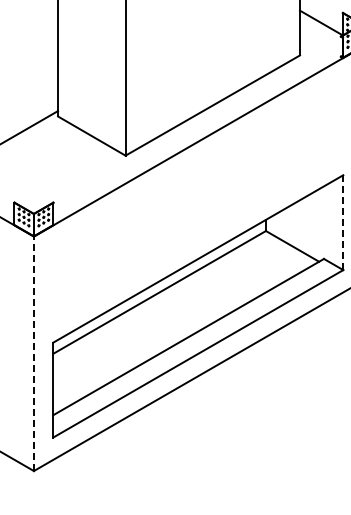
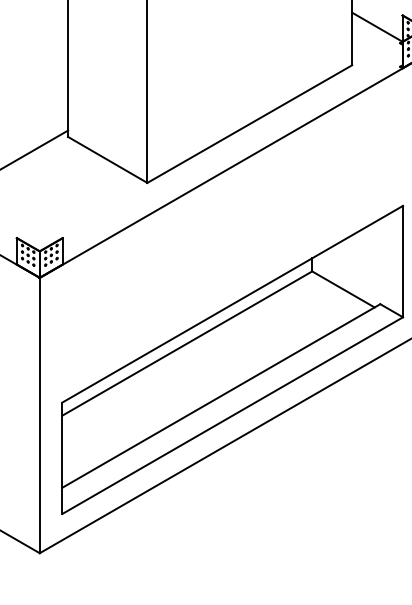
line: (343, 222) -> (403, 261), dashed -> solid
line: (33, 353) -> (39, 415), dashed -> solid

